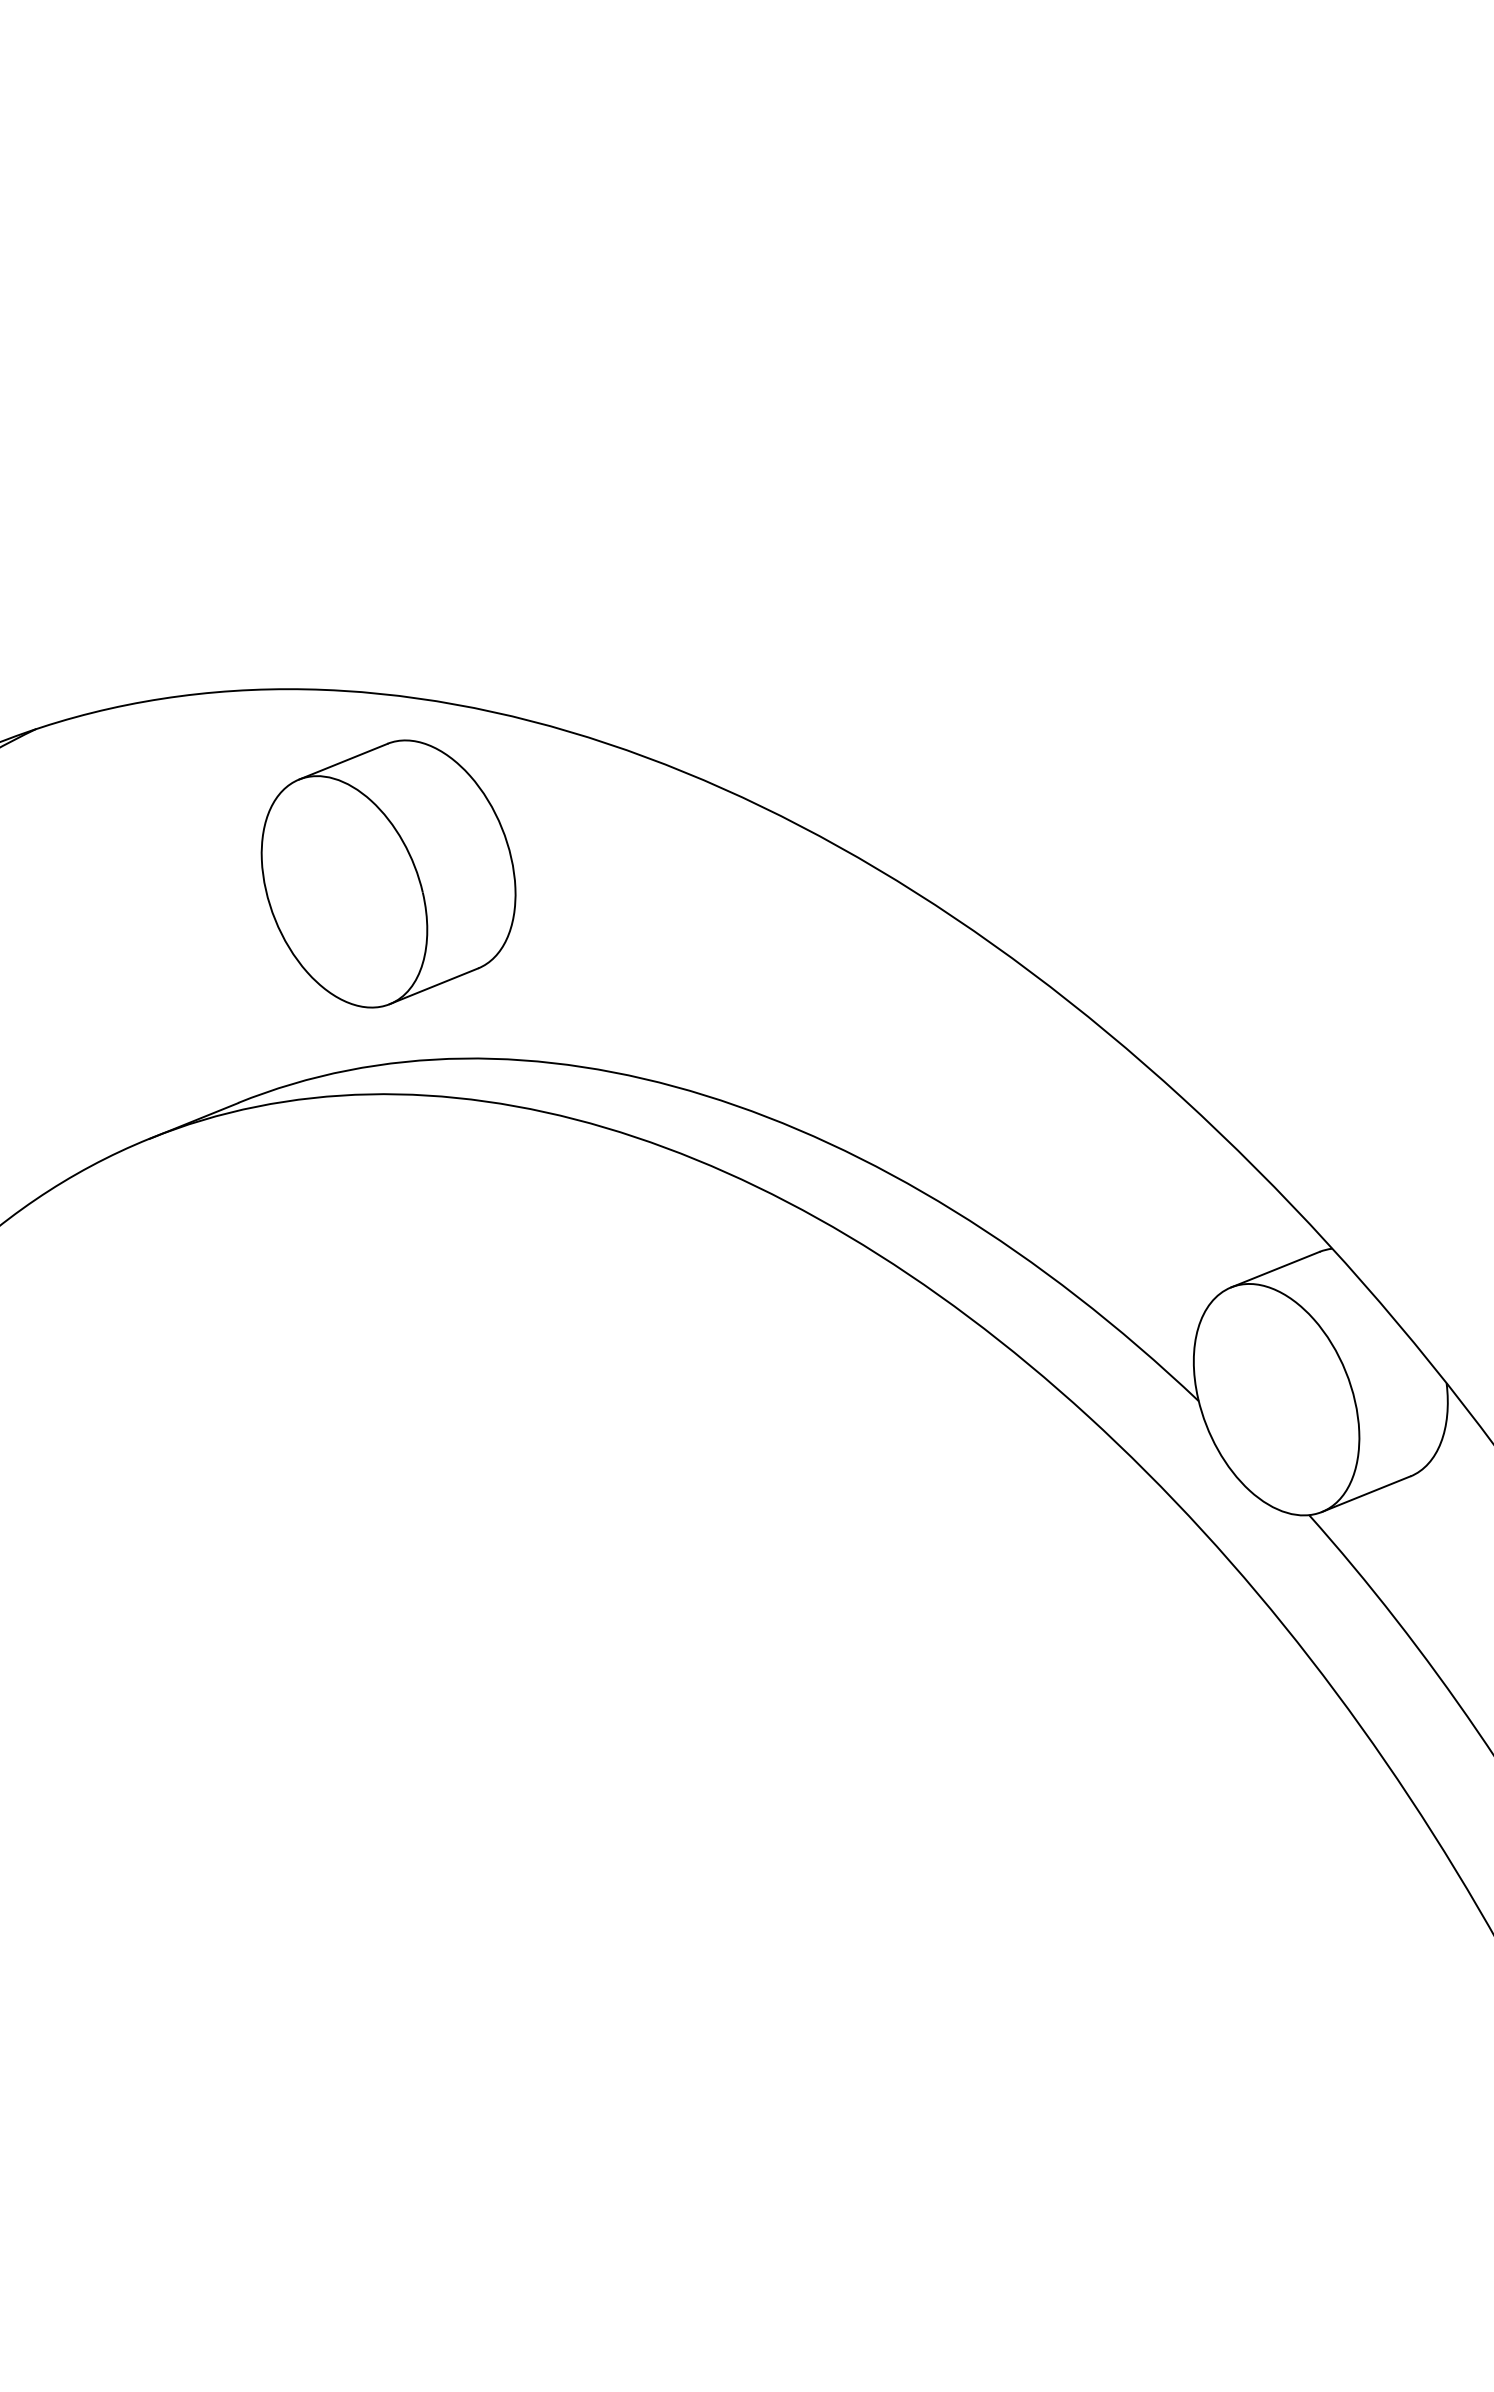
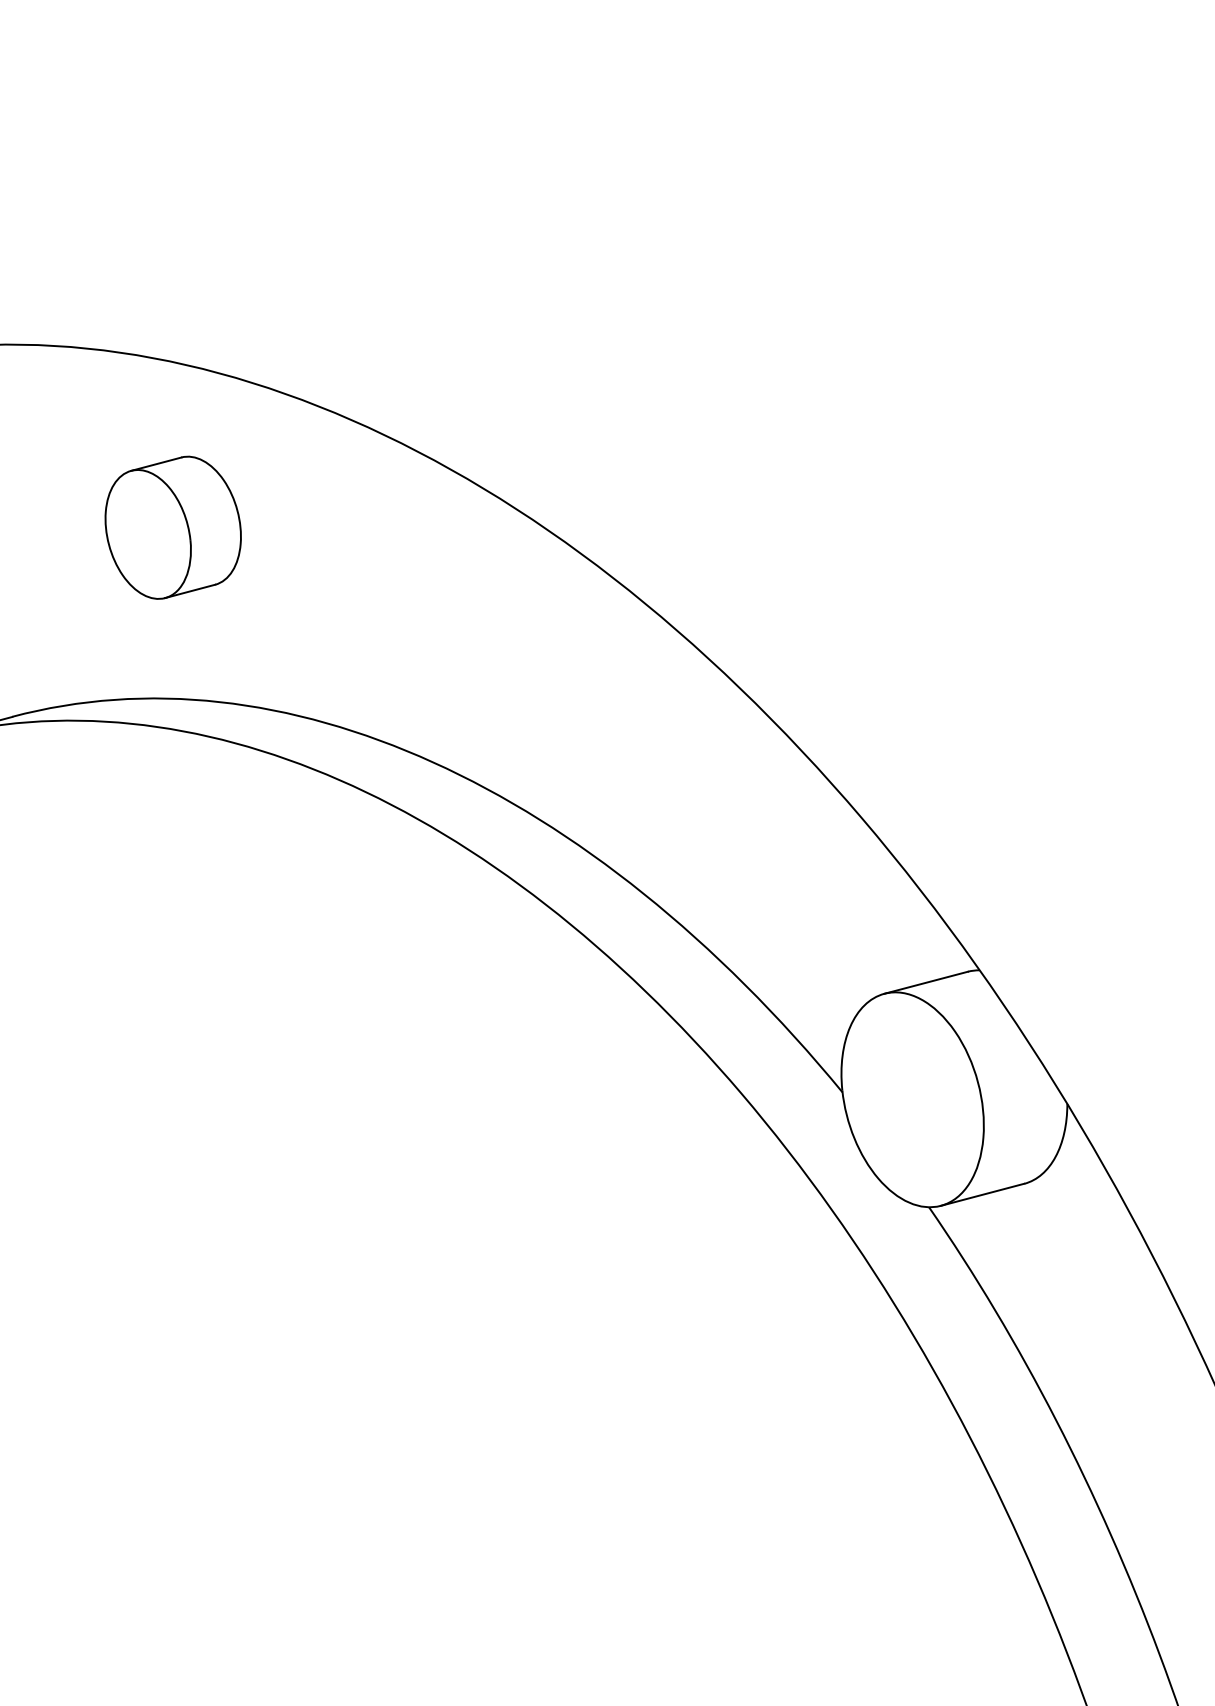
part: (388, 873) -> (173, 527), size x0.6

